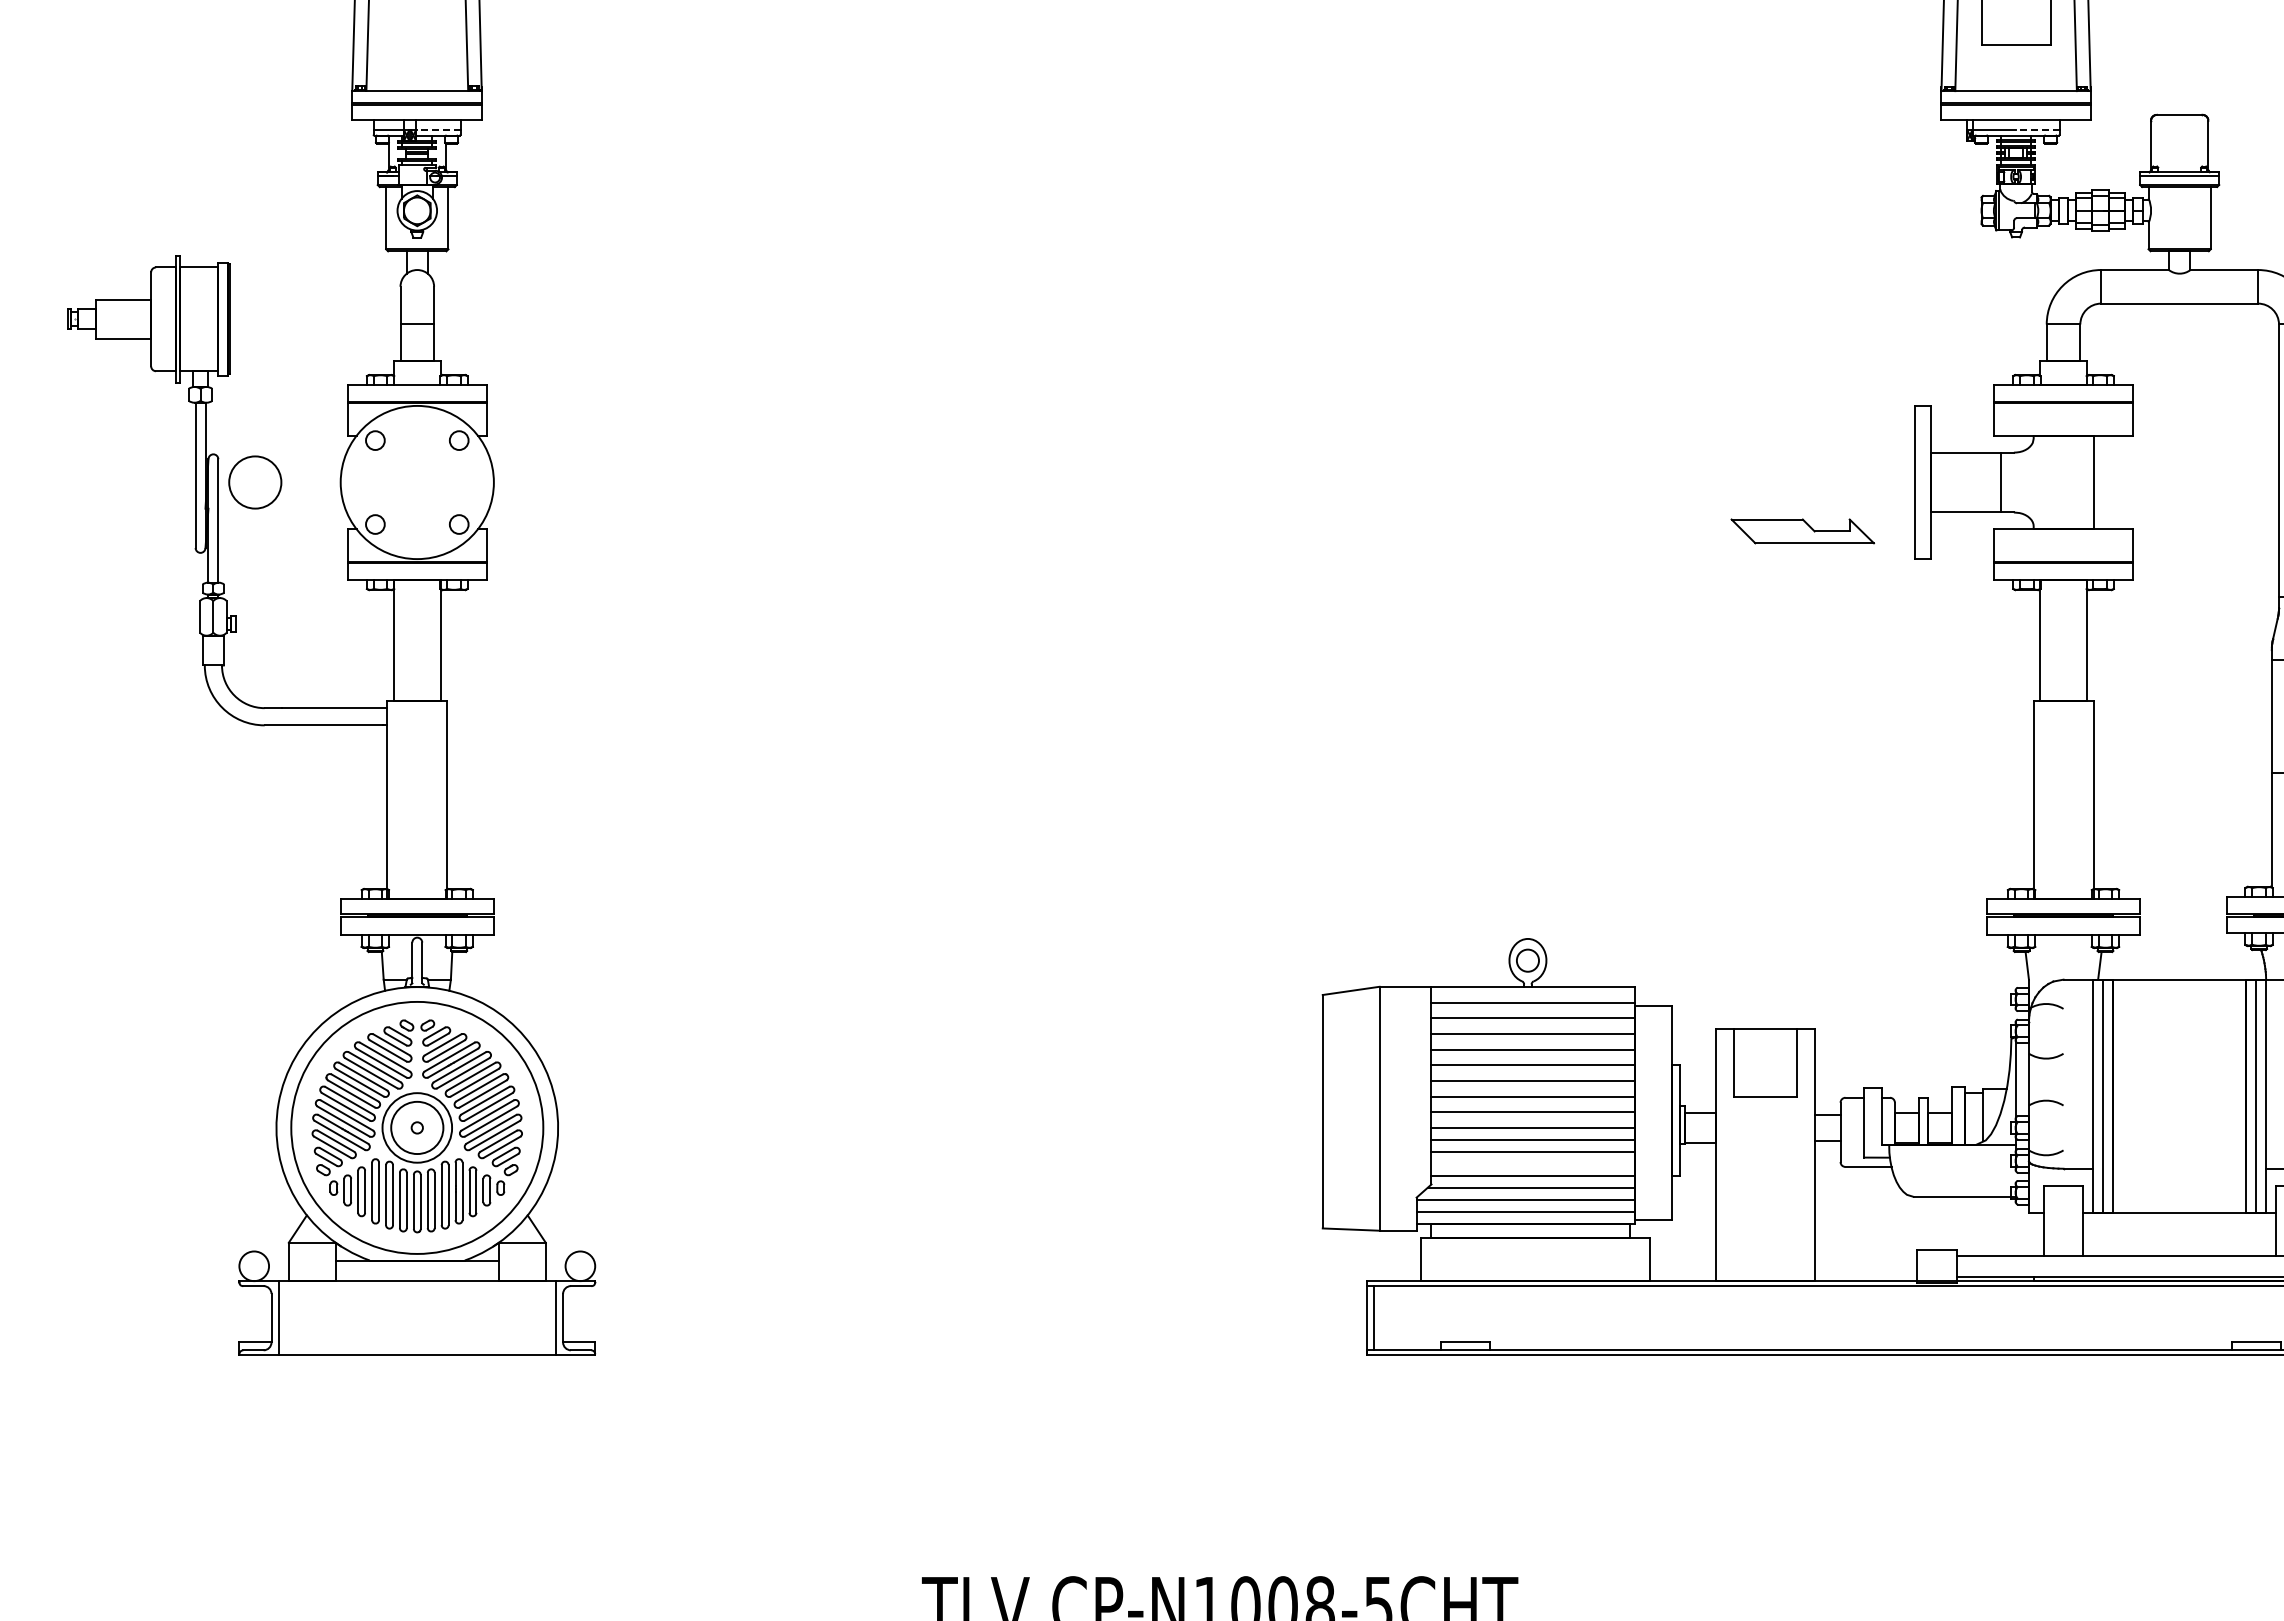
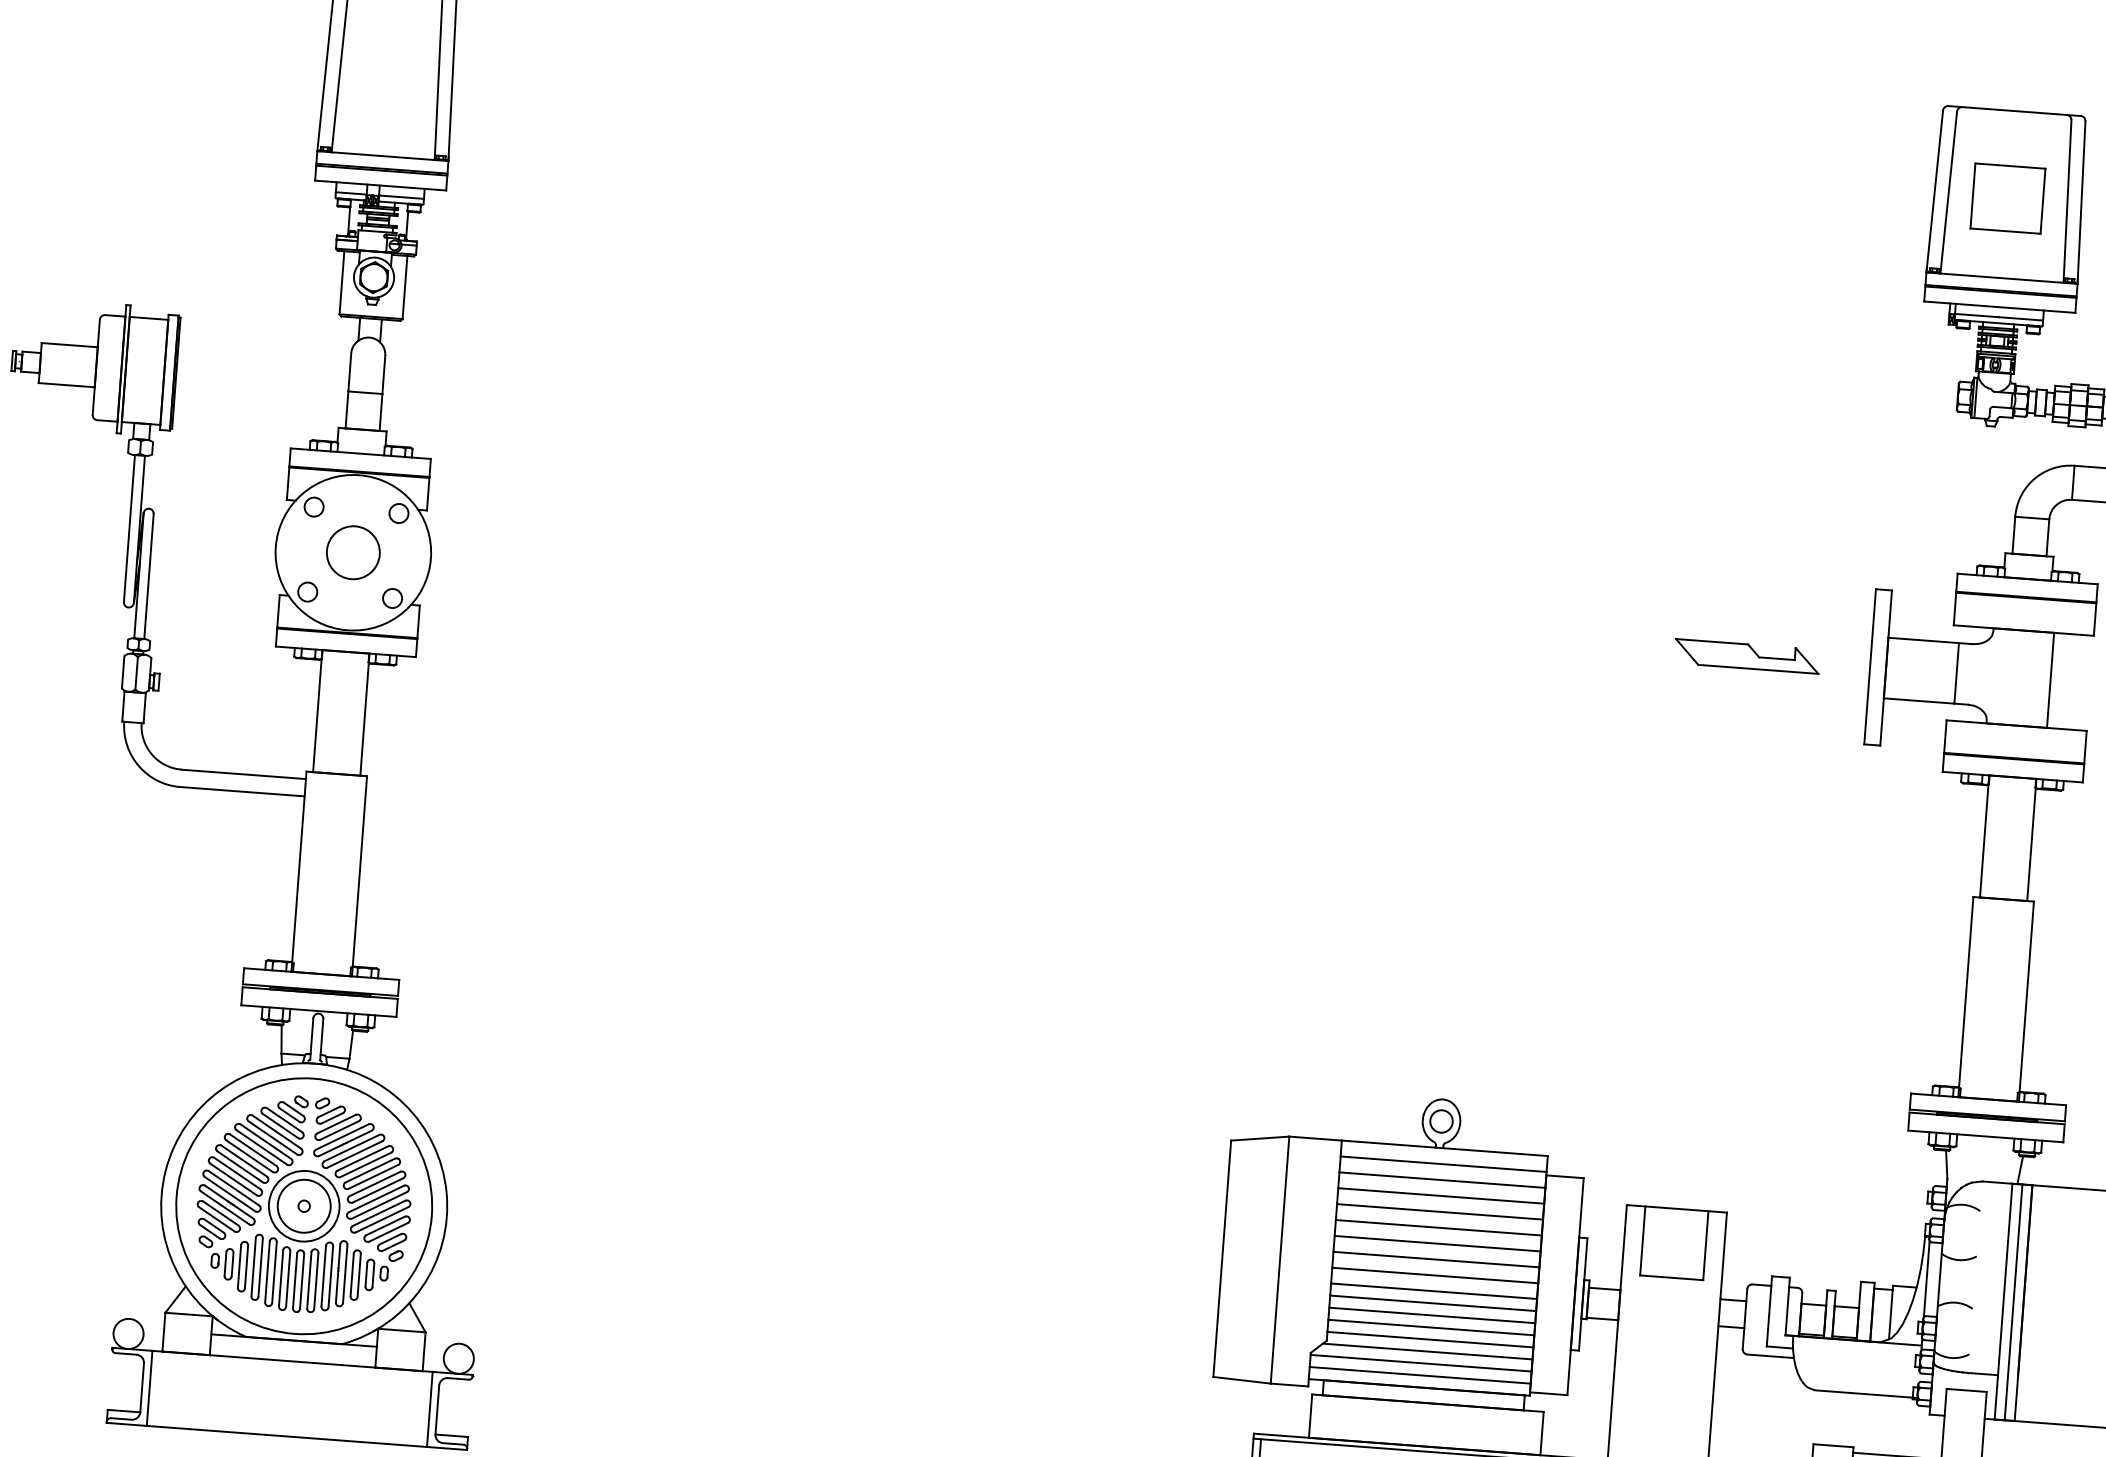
line: (438, 129) -> (401, 196), dashed -> solid
line: (2037, 129) -> (2020, 318), dashed -> solid
circle: (255, 482) -> (353, 552), moved
part: (1802, 531) -> (1746, 656), moved
line: (1532, 1163) -> (1430, 1327), added

